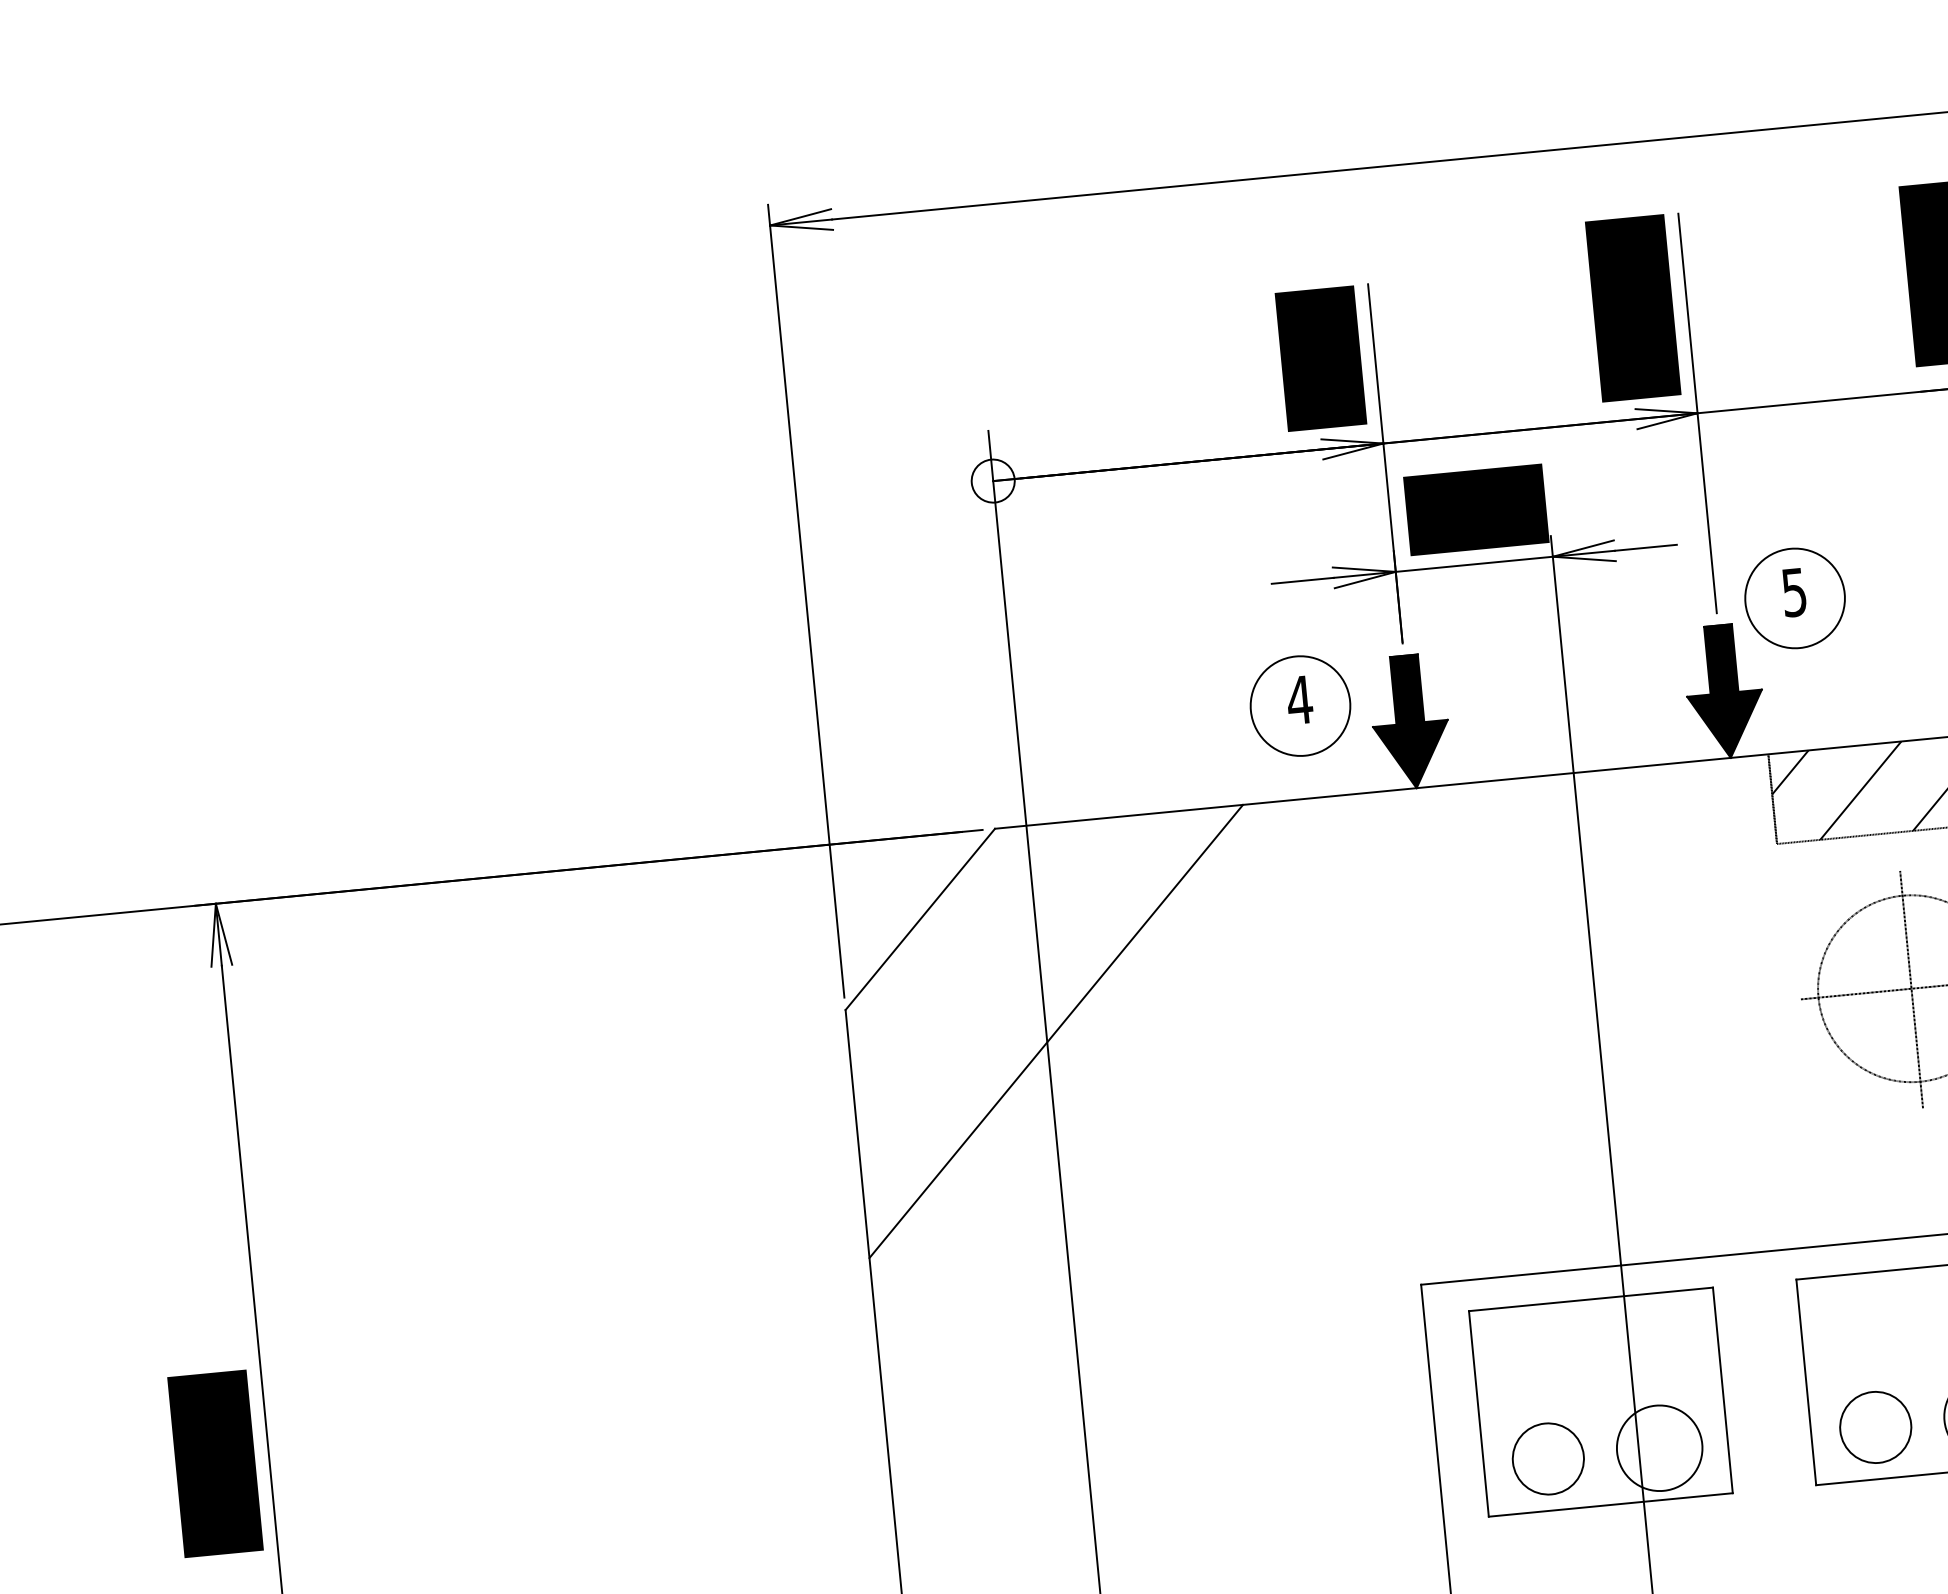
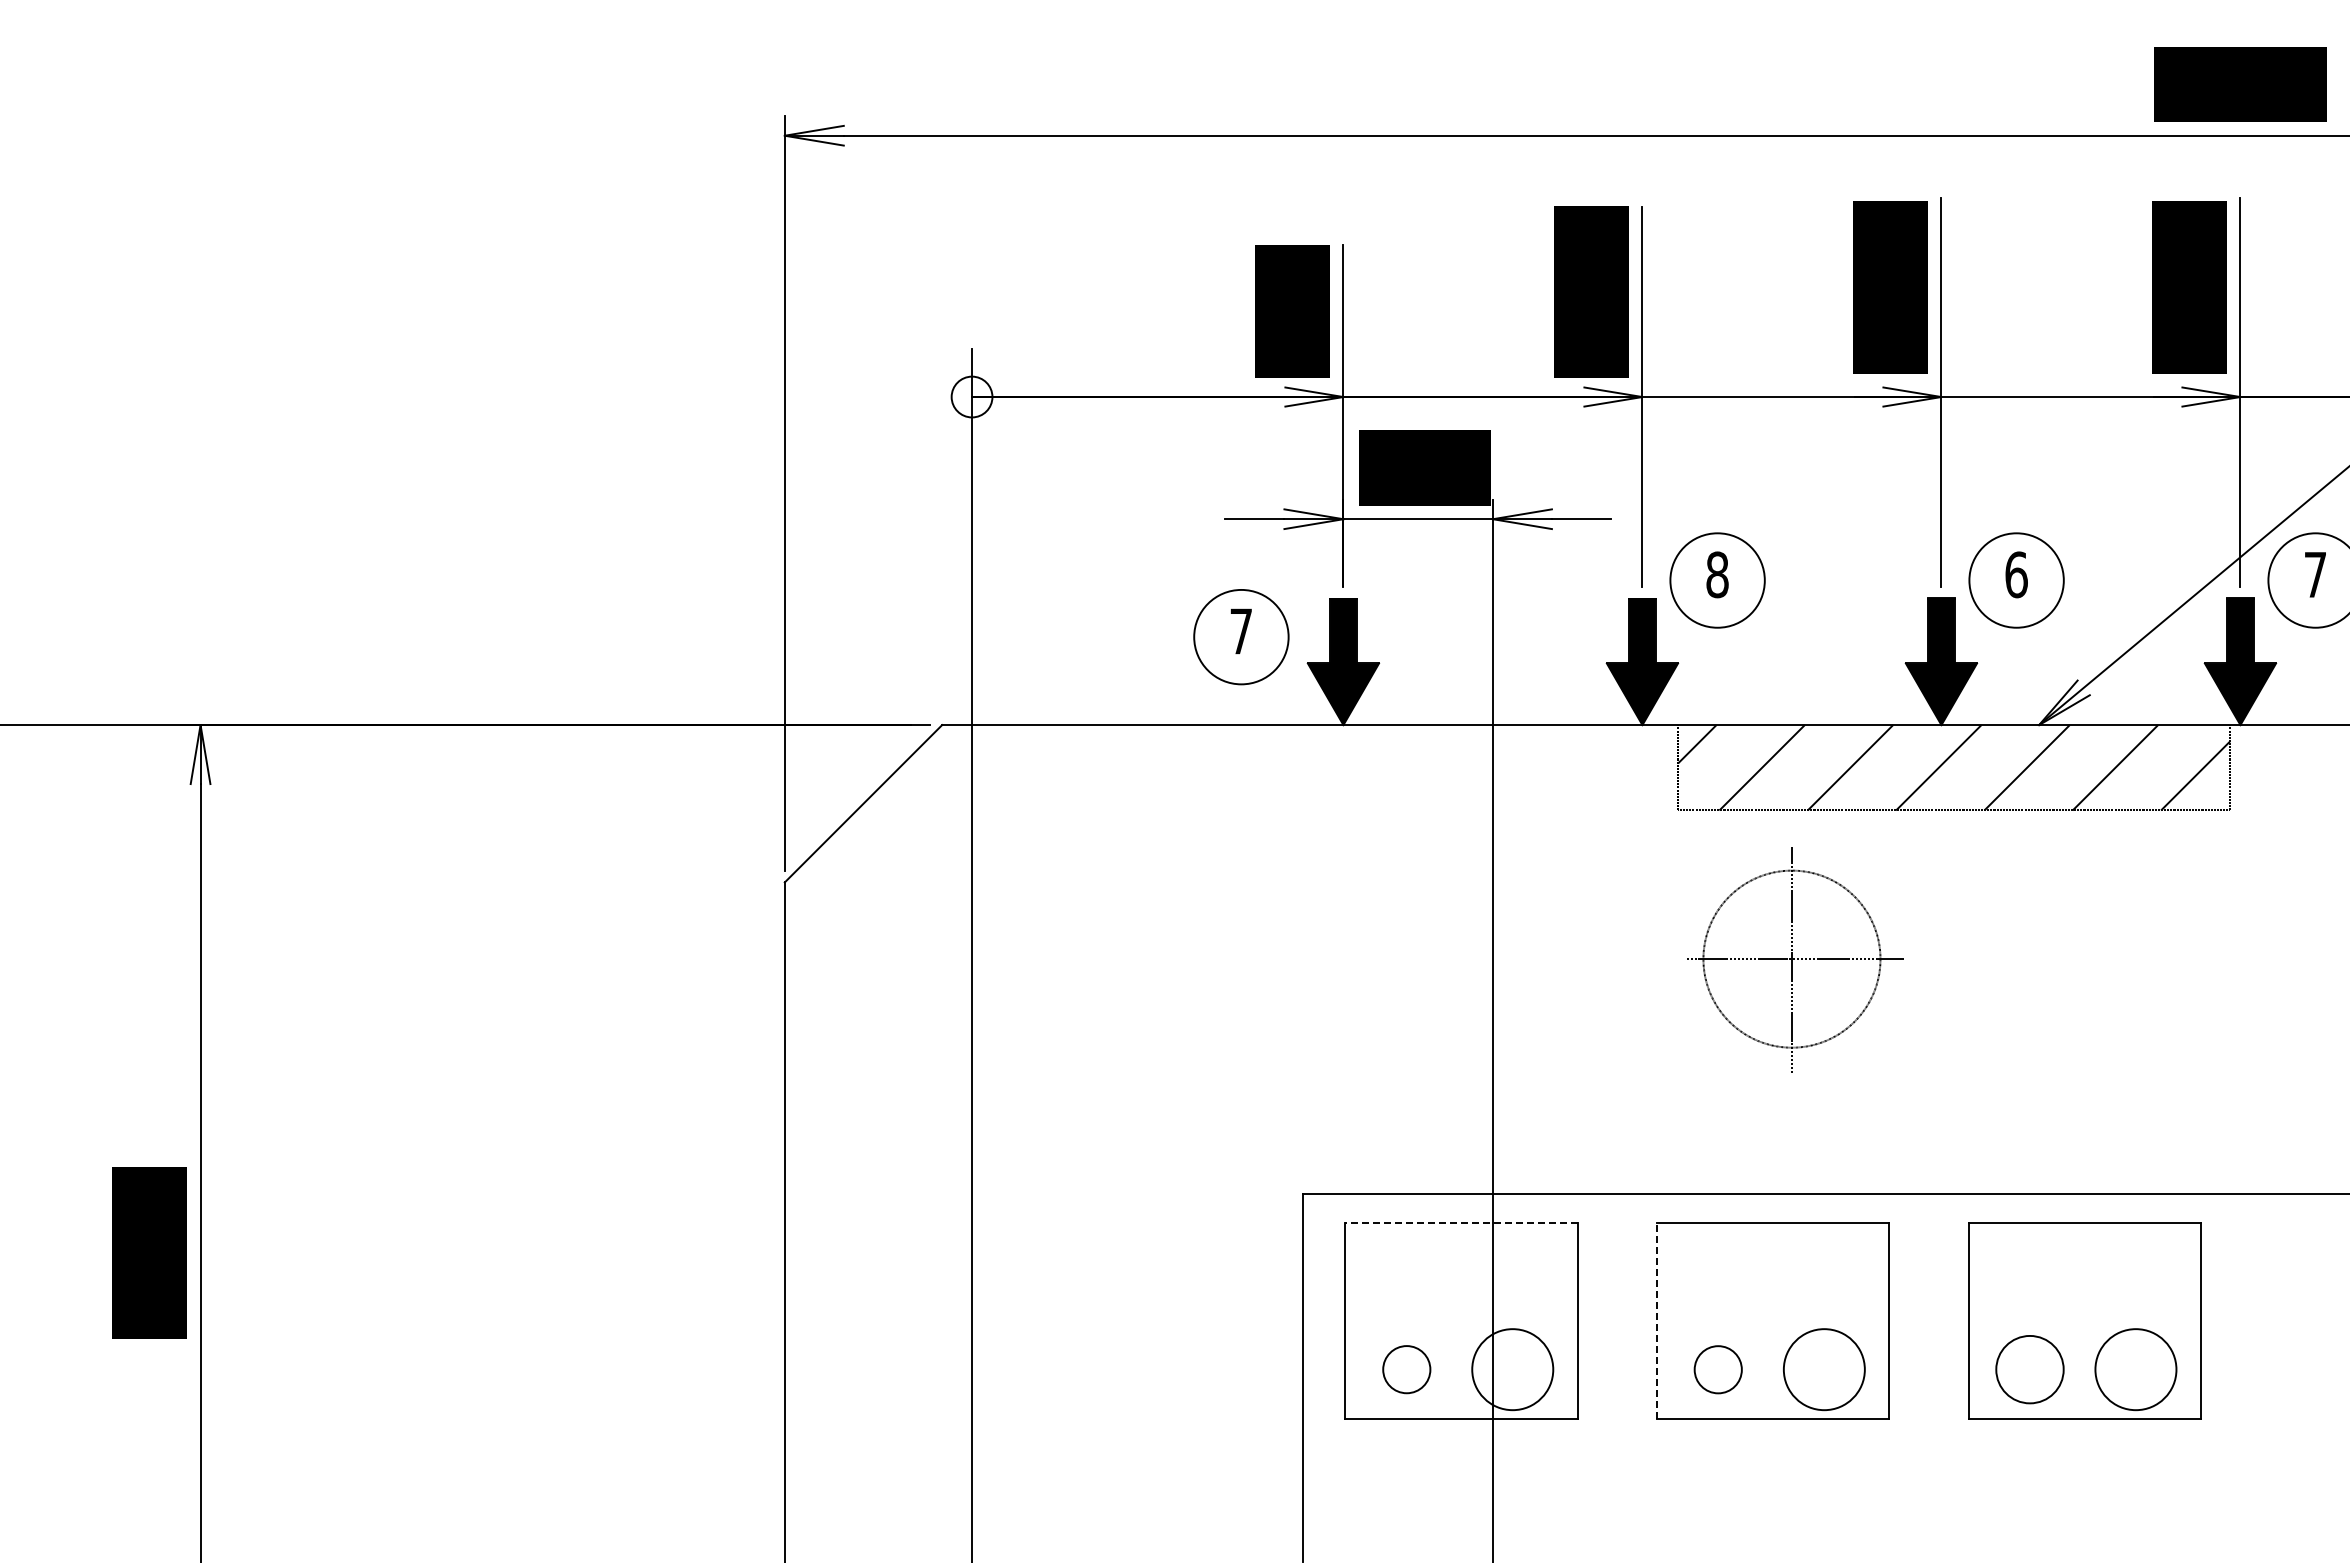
text: (1794, 592) -> (1717, 574), 5 -> 8
text: (1300, 700) -> (1241, 631), 4 -> 7
line: (1056, 1031) -> (981, 921), removed
line: (1590, 1299) -> (1460, 1223), solid -> dashed
line: (1805, 1382) -> (1656, 1320), solid -> dashed
circle: (1874, 1427) -> (1717, 1369), size x0.7
circle: (1548, 1458) -> (1406, 1369), size x0.7

